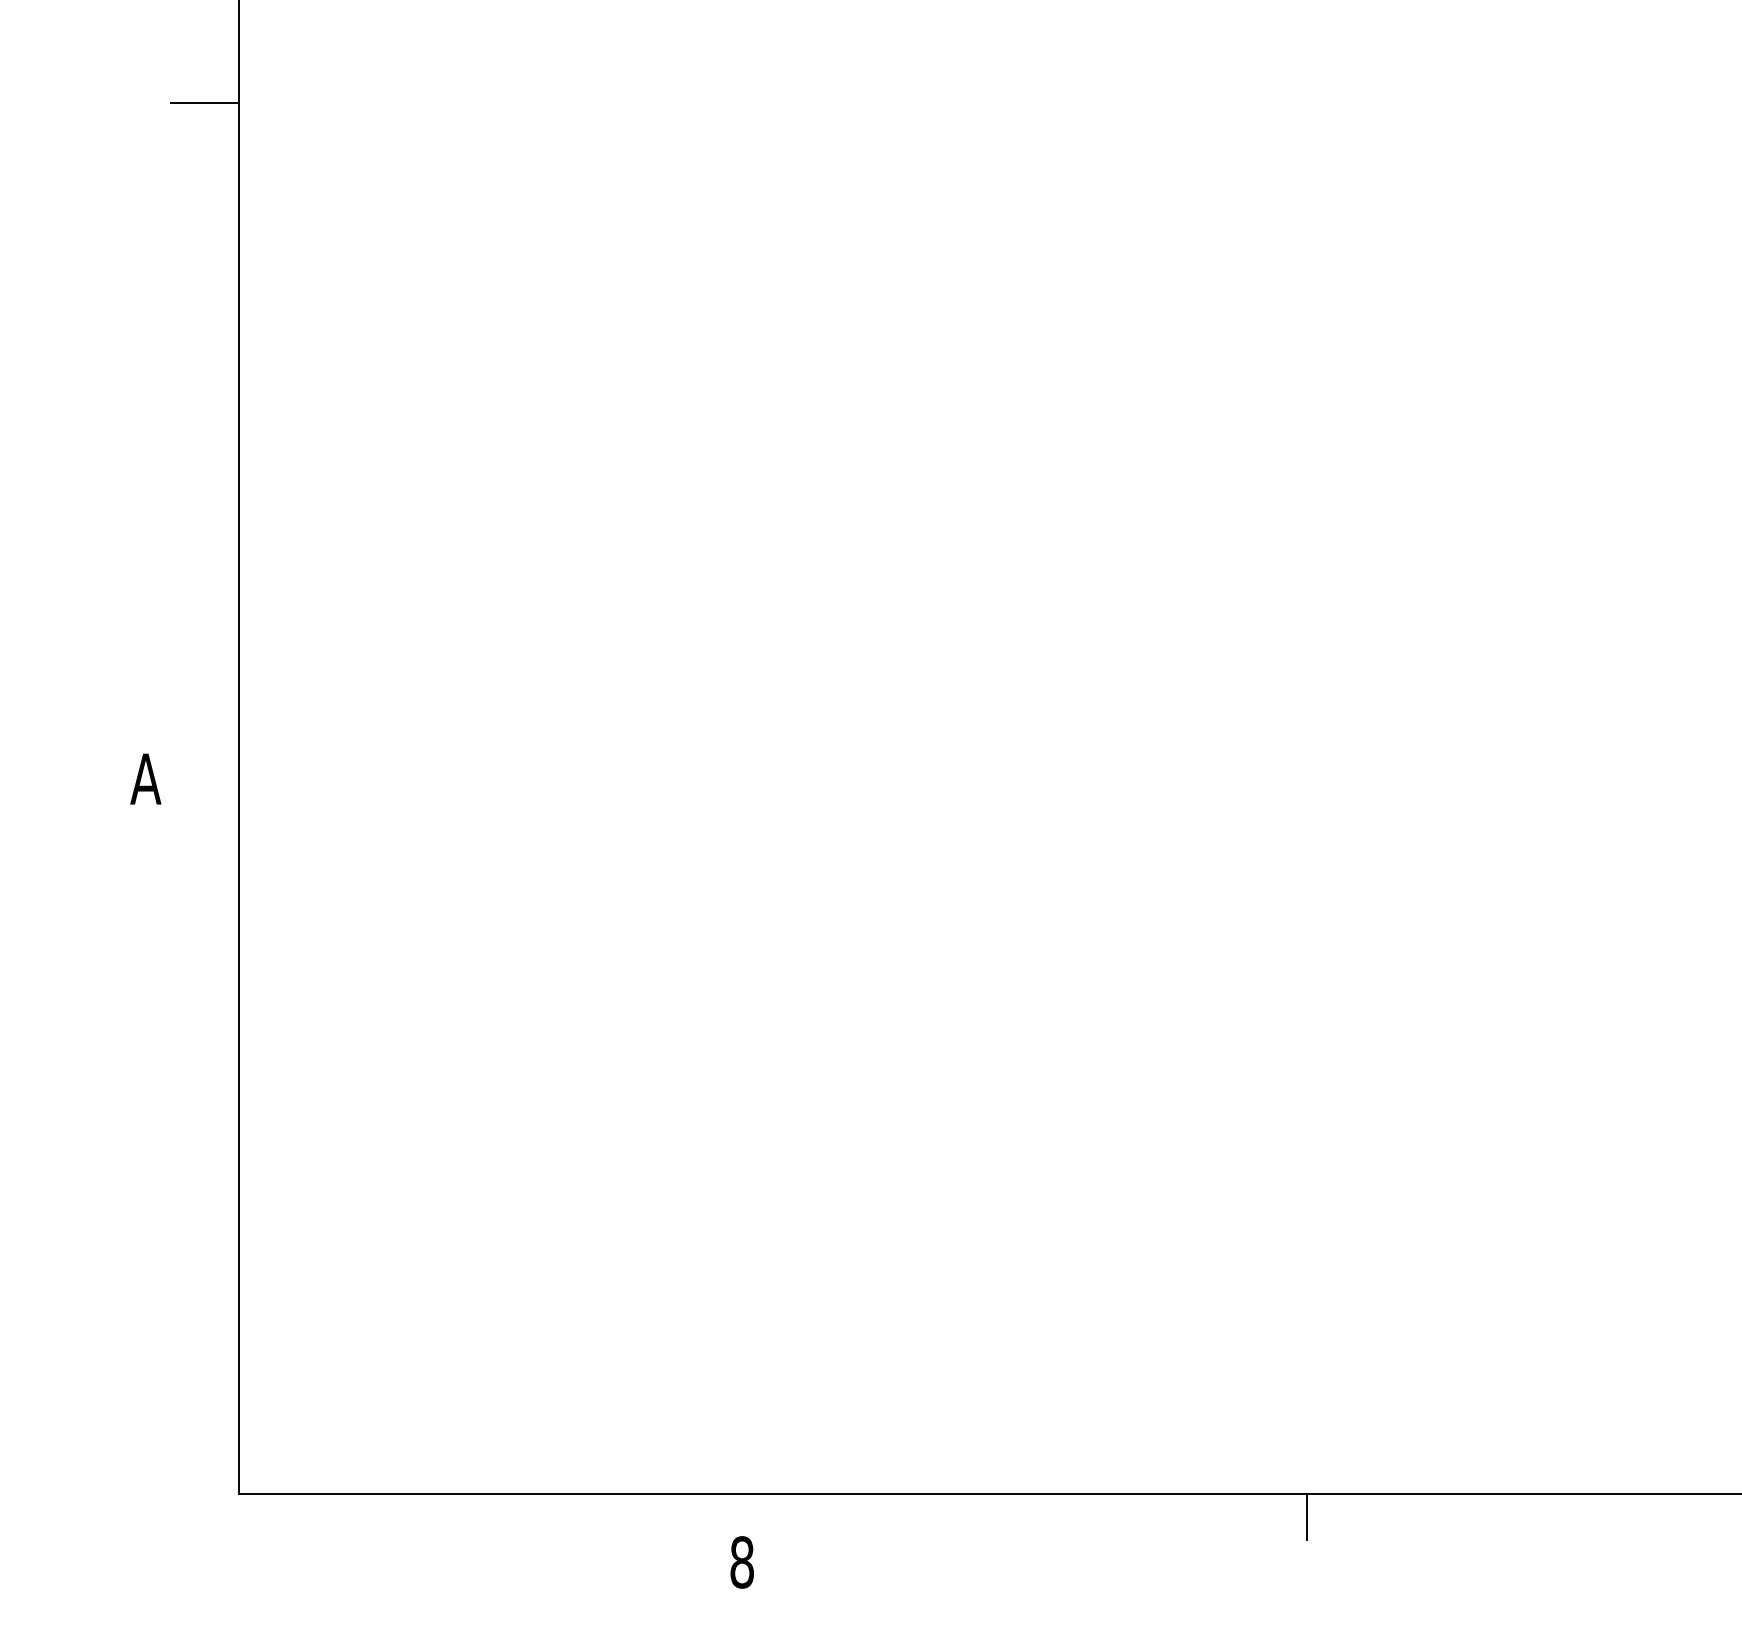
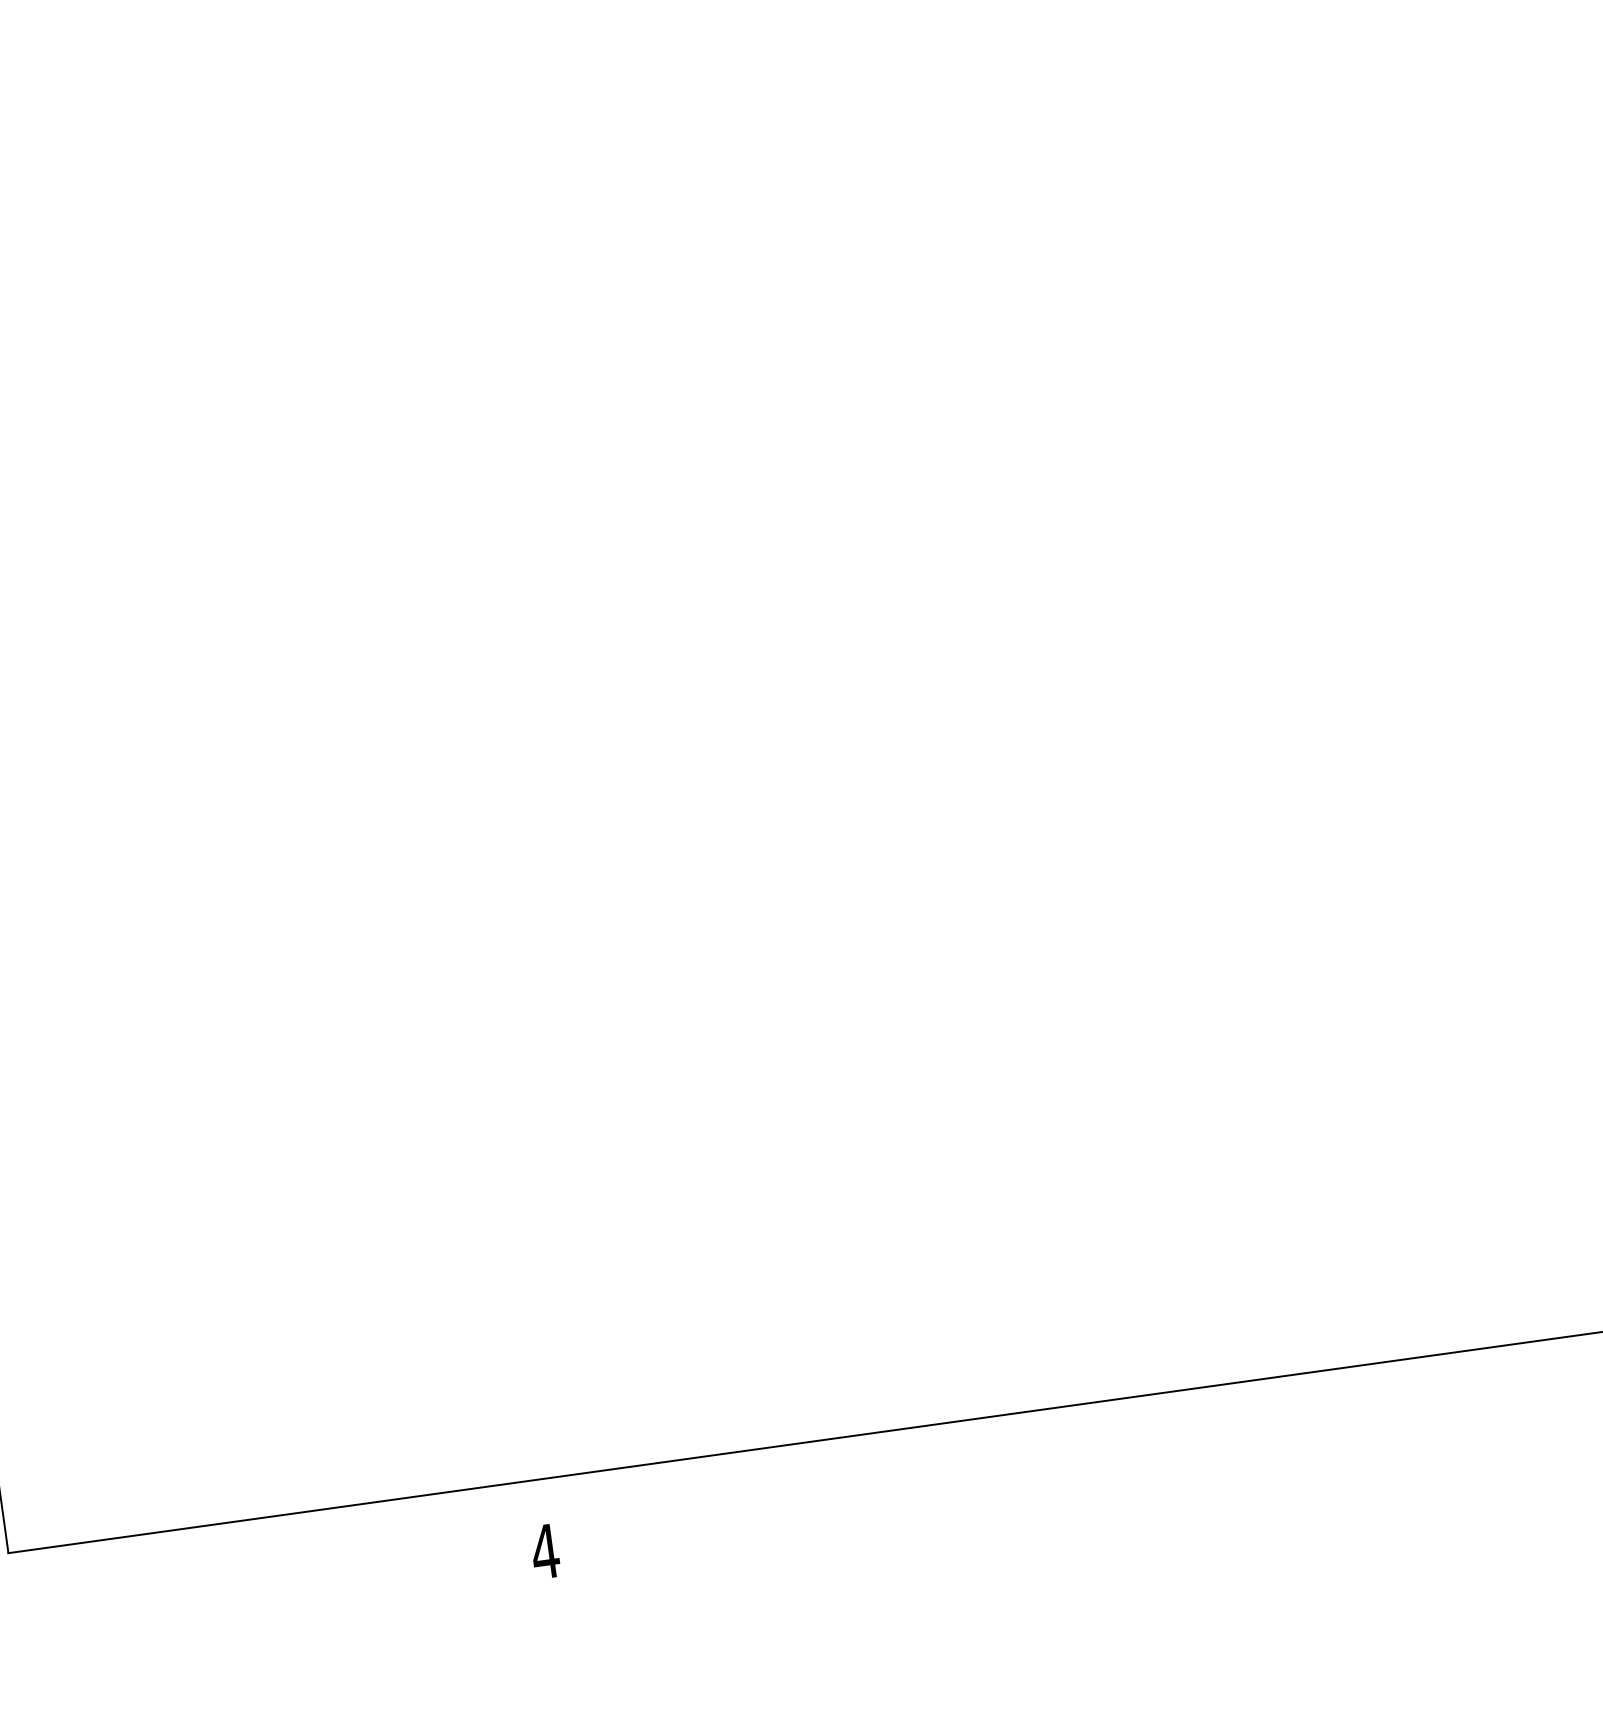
line: (1307, 1516) -> (1130, 1421), removed
text: (741, 1562) -> (544, 1551), 8 -> 4

